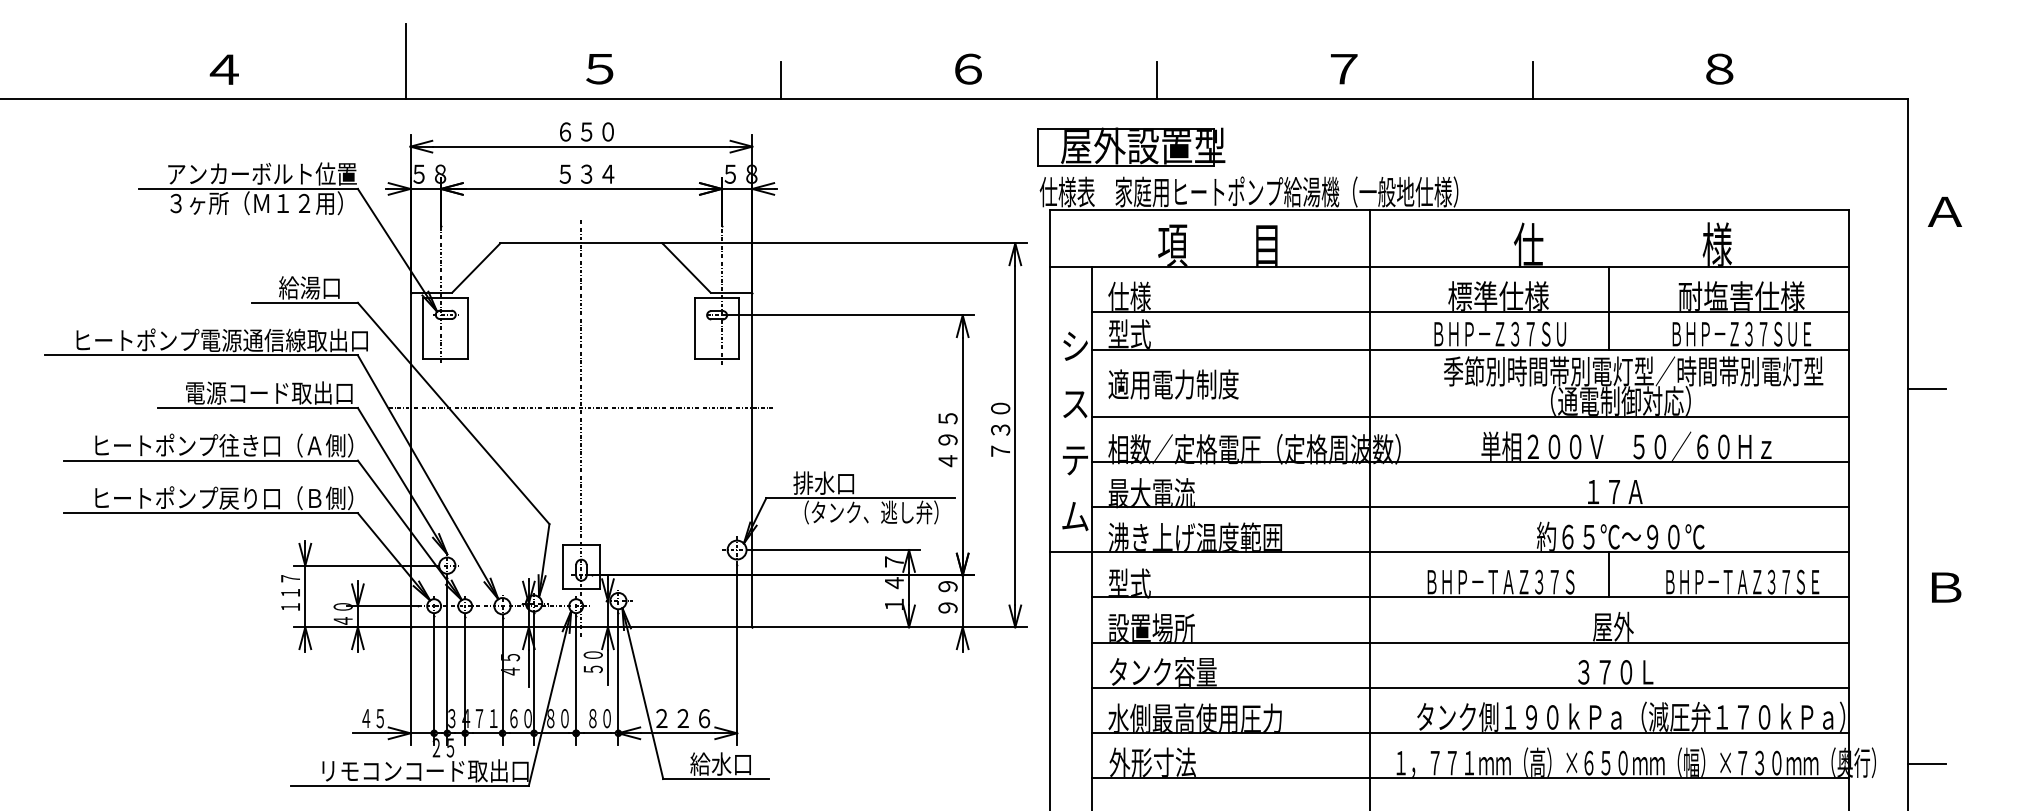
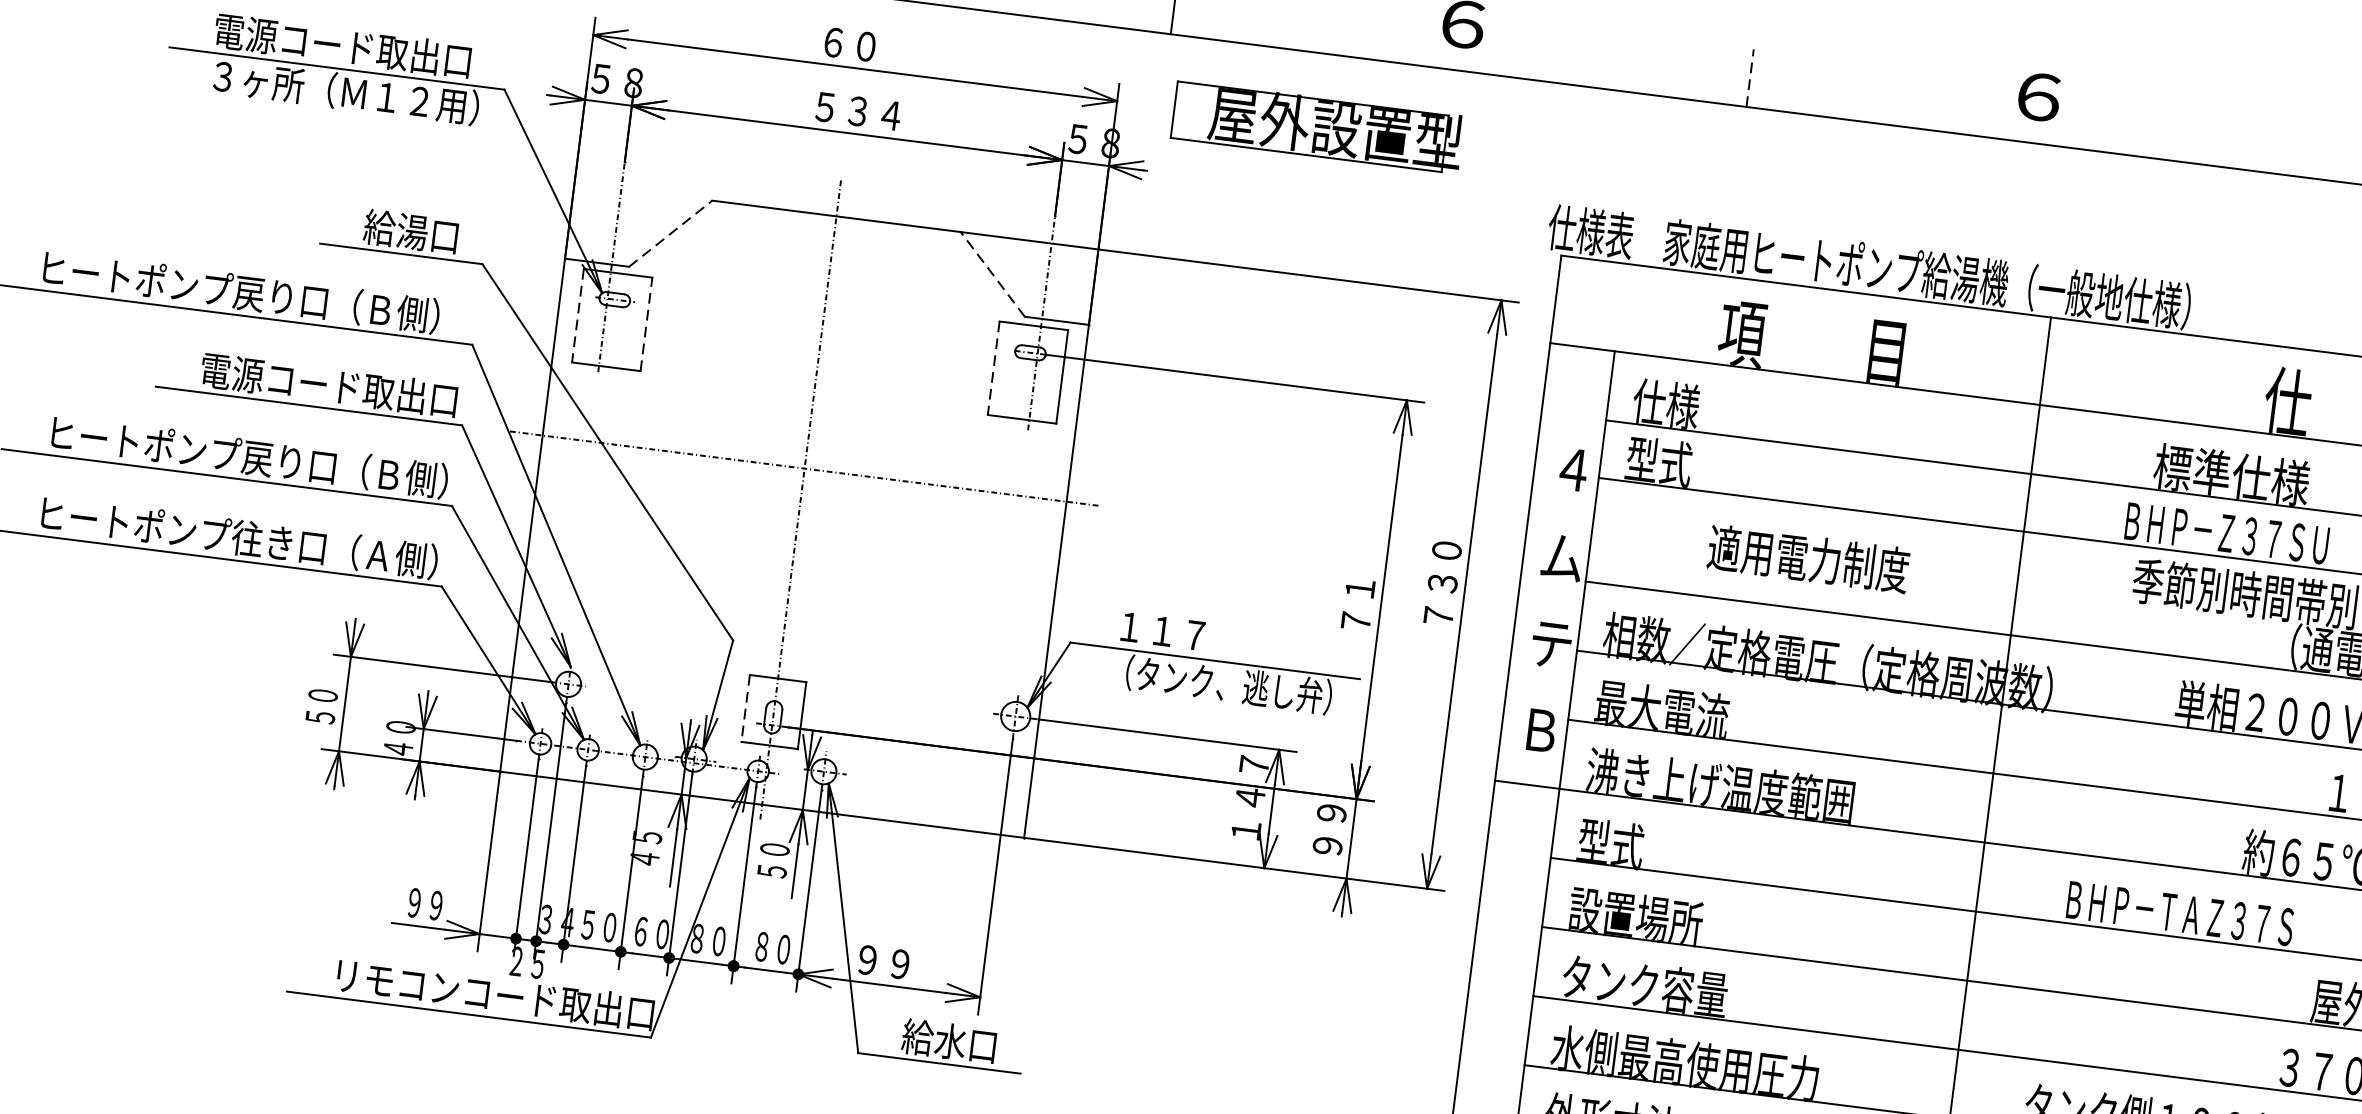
text: (1344, 68) -> (2039, 96), ７ -> ６
line: (1157, 80) -> (1750, 78), solid -> dashed
line: (1532, 80) -> (2325, 150), removed
text: (597, 131) -> (882, 48), ６５０ -> ６０
part: (1131, 146) -> (1318, 126), moved
text: (261, 173) -> (359, 47), アンカーボルト位置 -> 電源コード取出口
line: (476, 267) -> (671, 233), solid -> dashed
line: (686, 267) -> (992, 273), solid -> dashed
line: (423, 328) -> (578, 316), solid -> dashed
line: (468, 328) -> (646, 324), solid -> dashed
line: (694, 328) -> (993, 368), solid -> dashed
text: (283, 340) -> (361, 307), ヒートポンプ電源通信線取出口 -> ヒートポンプ戻り口（Ｂ側）
text: (1075, 345) -> (1573, 468), シ -> ４
text: (1173, 384) -> (1808, 558), moved
text: (1075, 403) -> (1562, 557), ス -> ム
text: (947, 440) -> (1359, 589), ４９５ -> ７１
text: (270, 445) -> (320, 465), ヒートポンプ往き口（Ａ側） -> ヒートポンプ戻り口（Ｂ側）
text: (823, 482) -> (1161, 629), 排水口 -> １１７
text: (270, 497) -> (310, 545), ヒートポンプ戻り口（Ｂ側） -> ヒートポンプ往き口（Ａ側）
text: (1075, 516) -> (1540, 730), ム -> Ｂ
line: (563, 566) -> (746, 708), solid -> dashed
line: (1609, 574) -> (2347, 922), removed
text: (290, 592) -> (323, 695), １１７ -> ５０
text: (372, 718) -> (424, 904), ４５ -> ９９
text: (486, 718) -> (599, 926), ７１ -> ５０
text: (683, 718) -> (900, 964), ２２６ -> ９９

